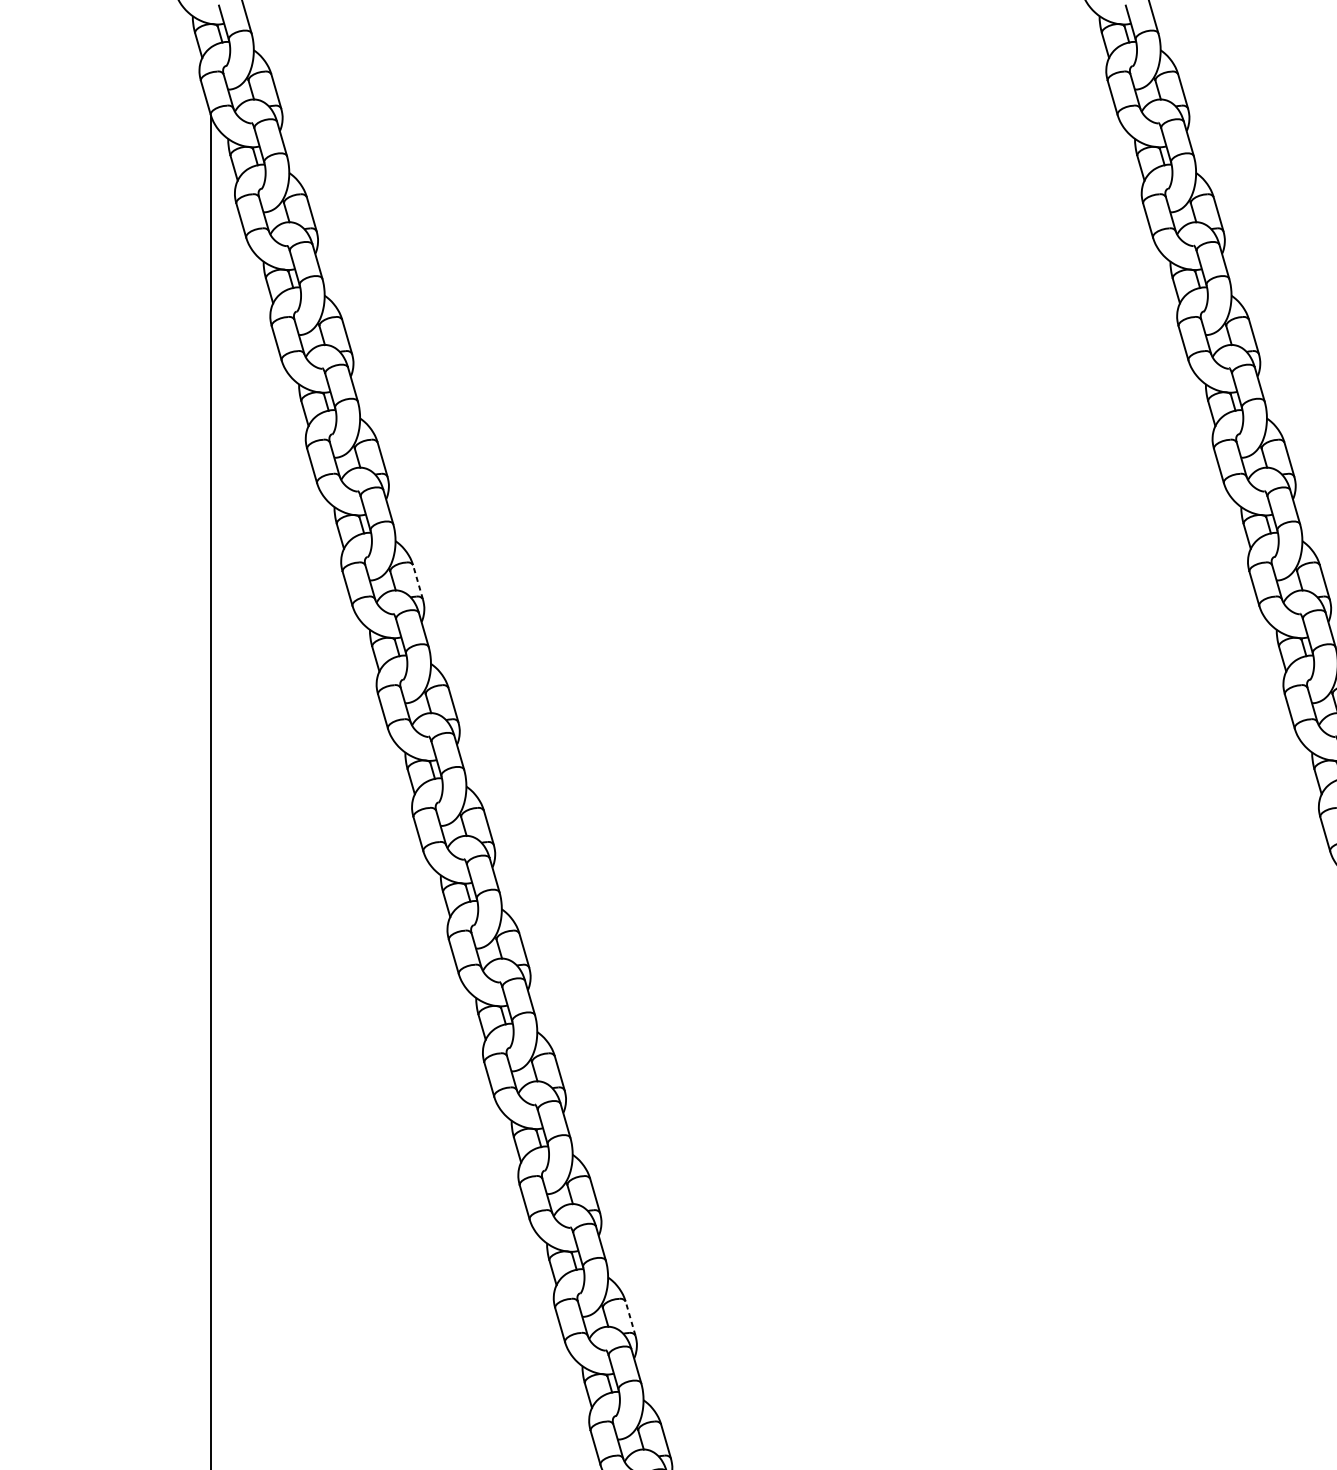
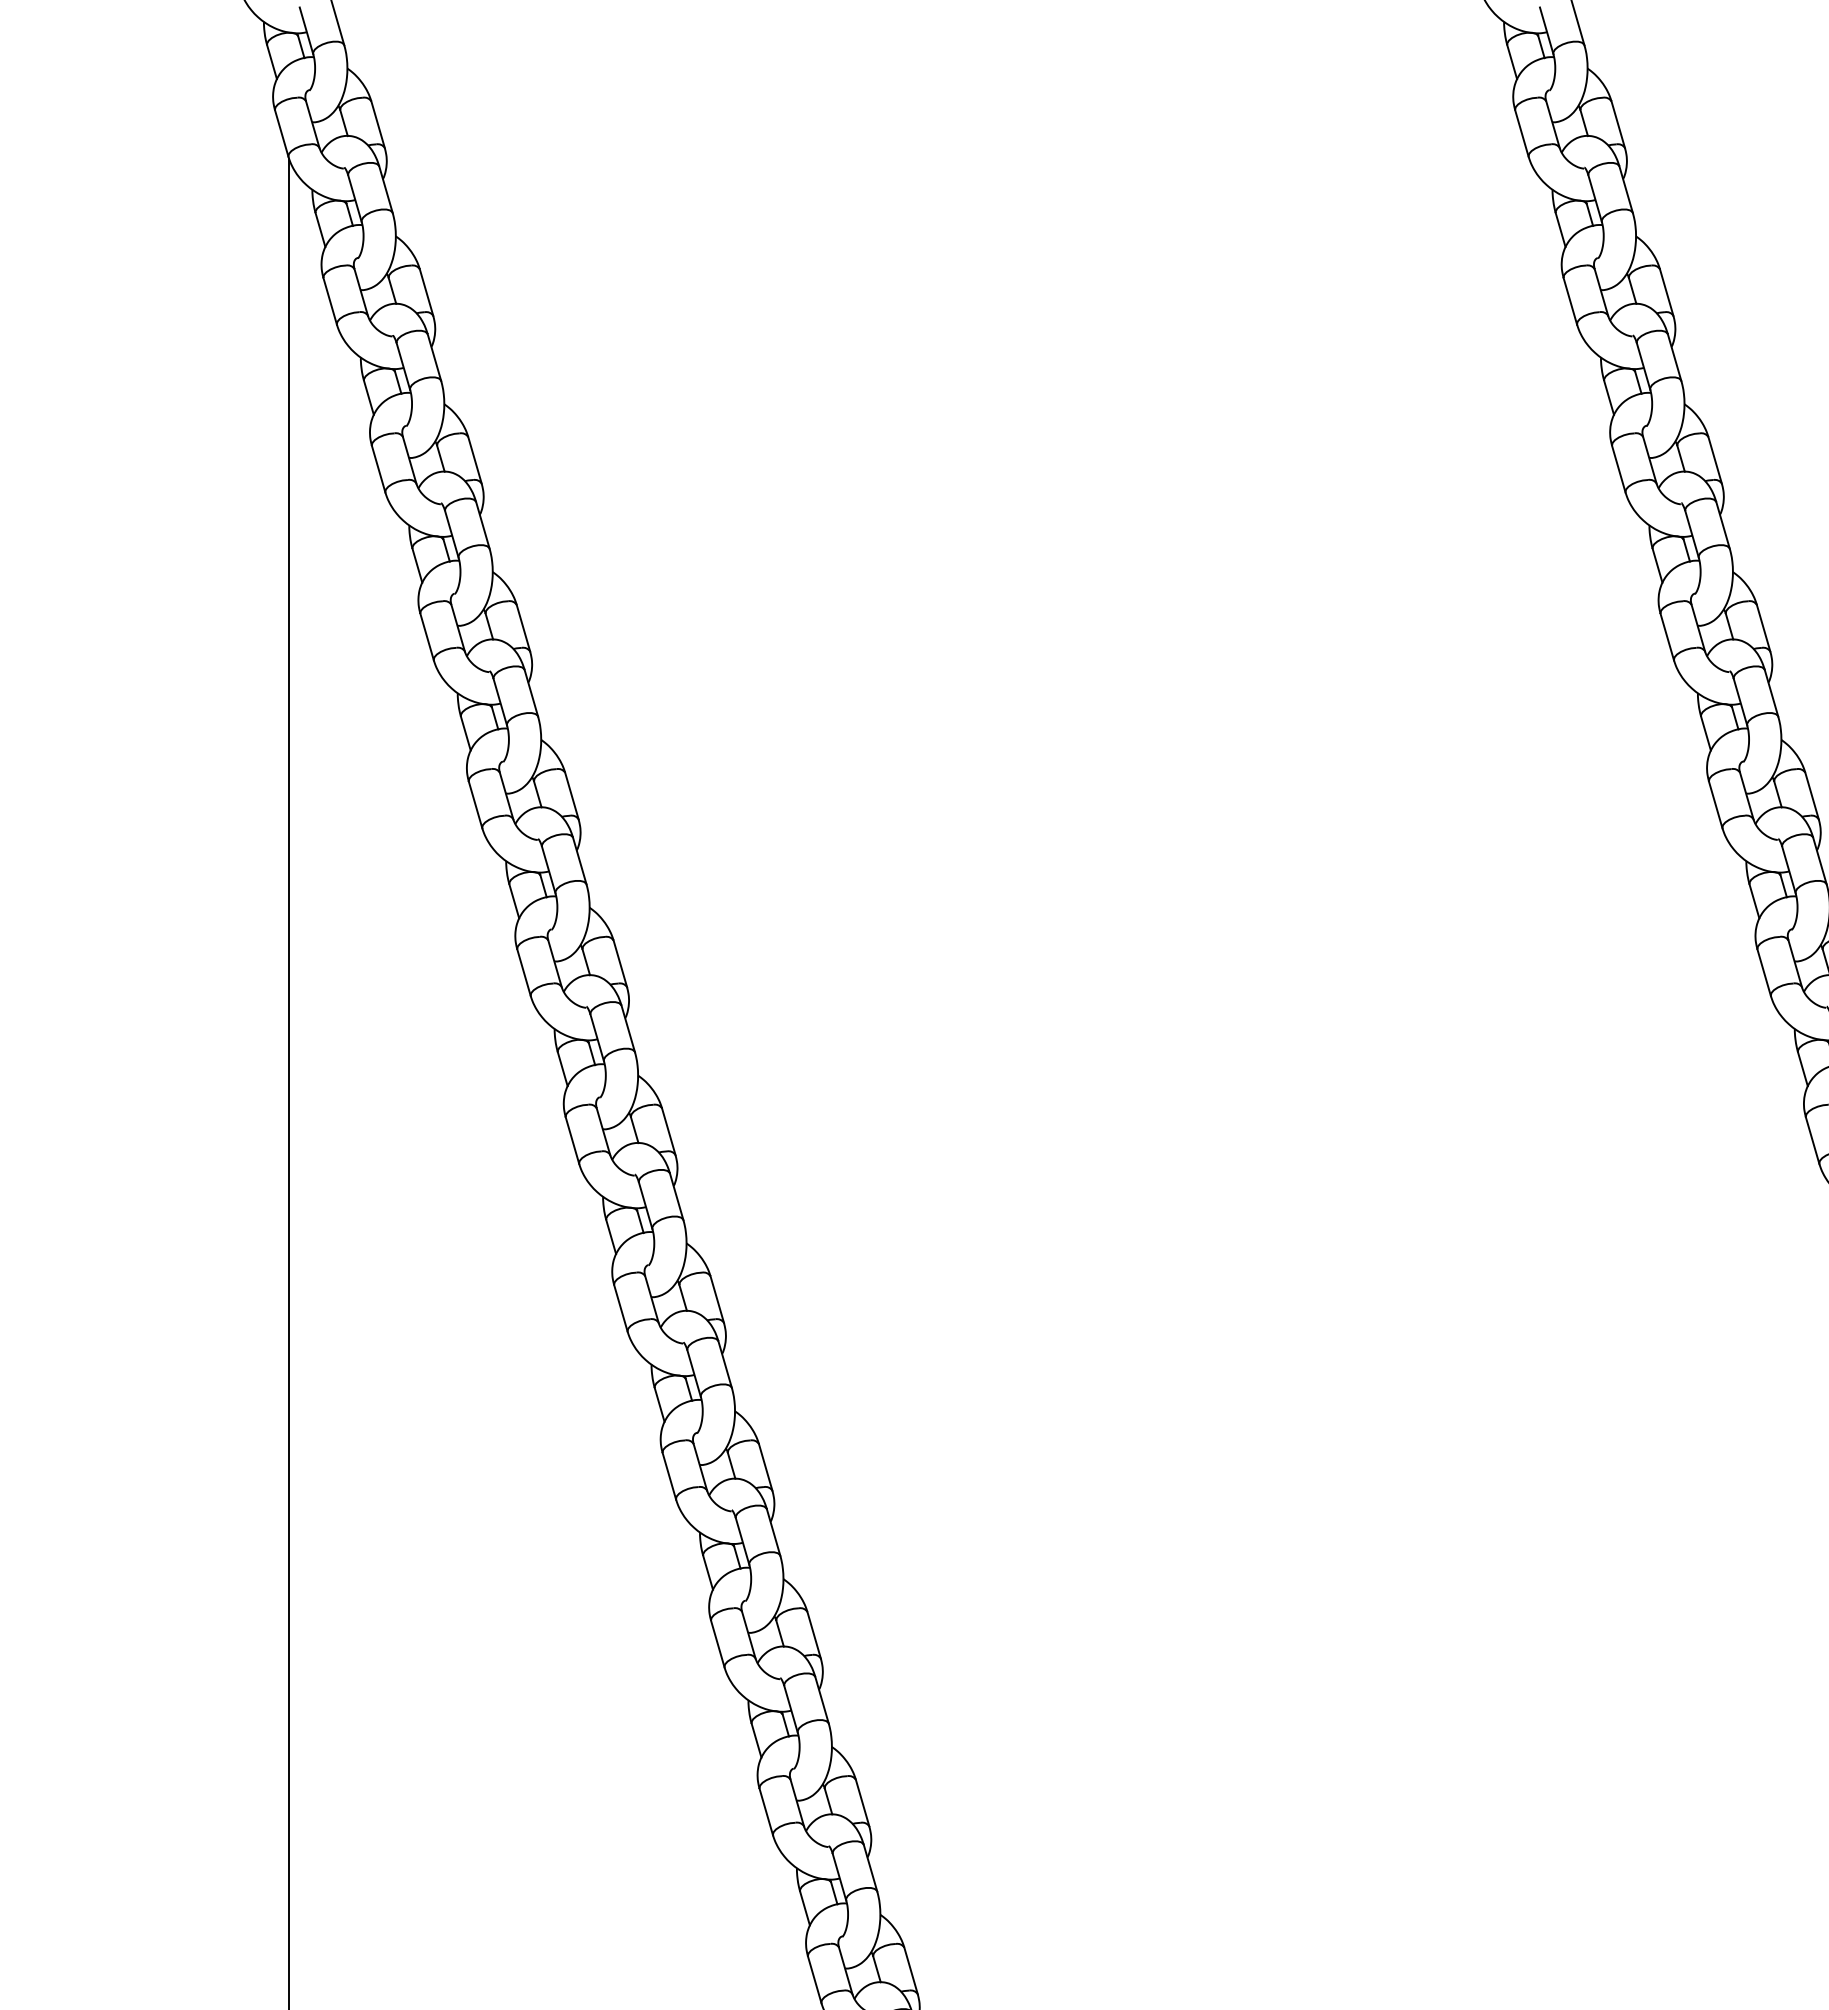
line: (417, 581) -> (571, 795), dashed -> solid
line: (630, 1318) -> (862, 1802), dashed -> solid

